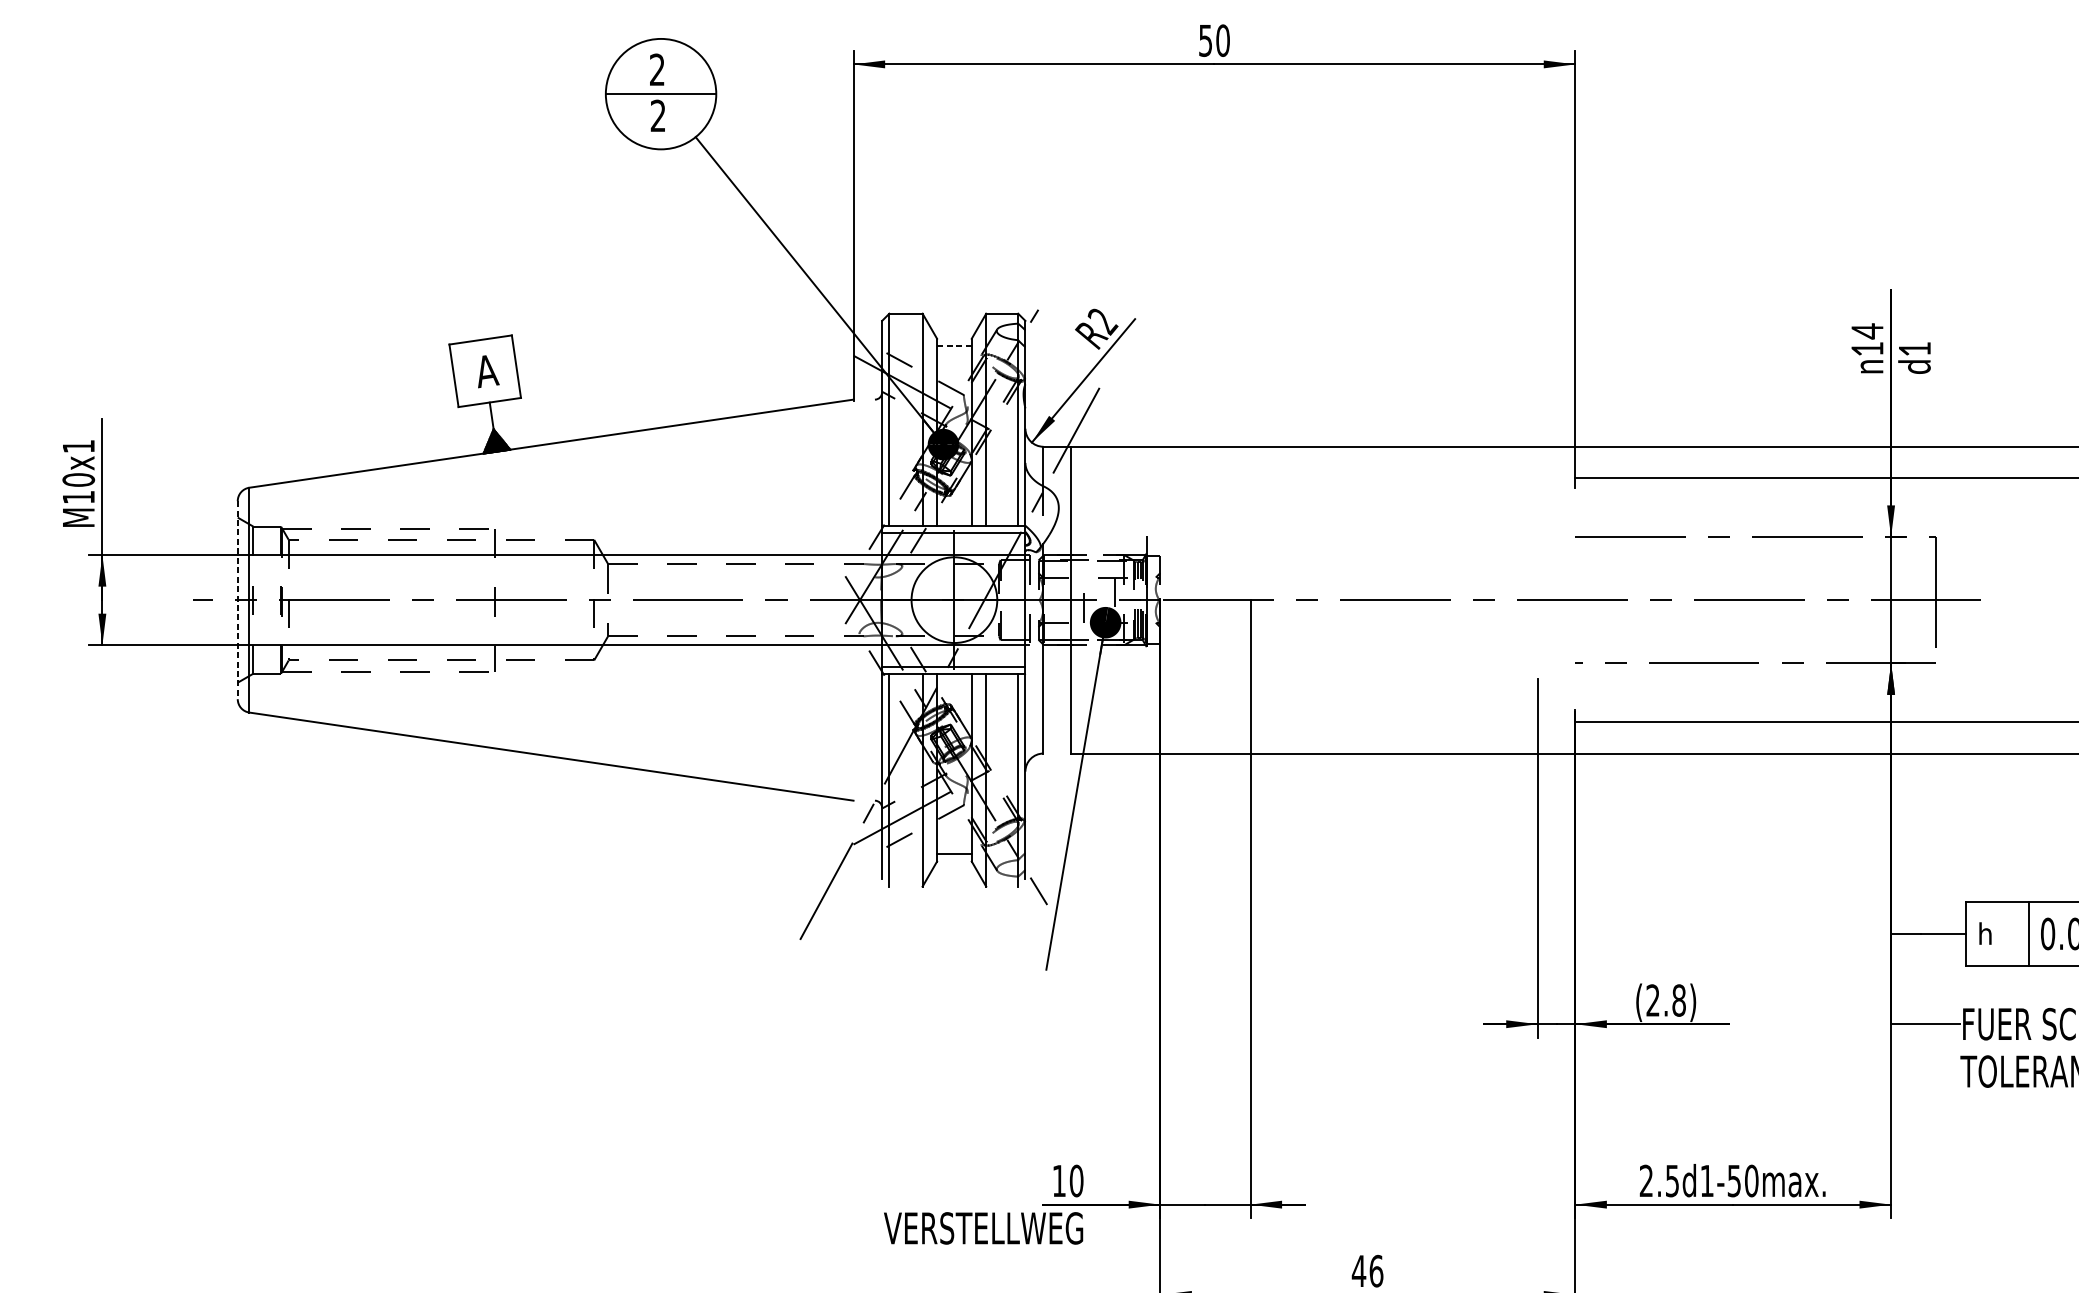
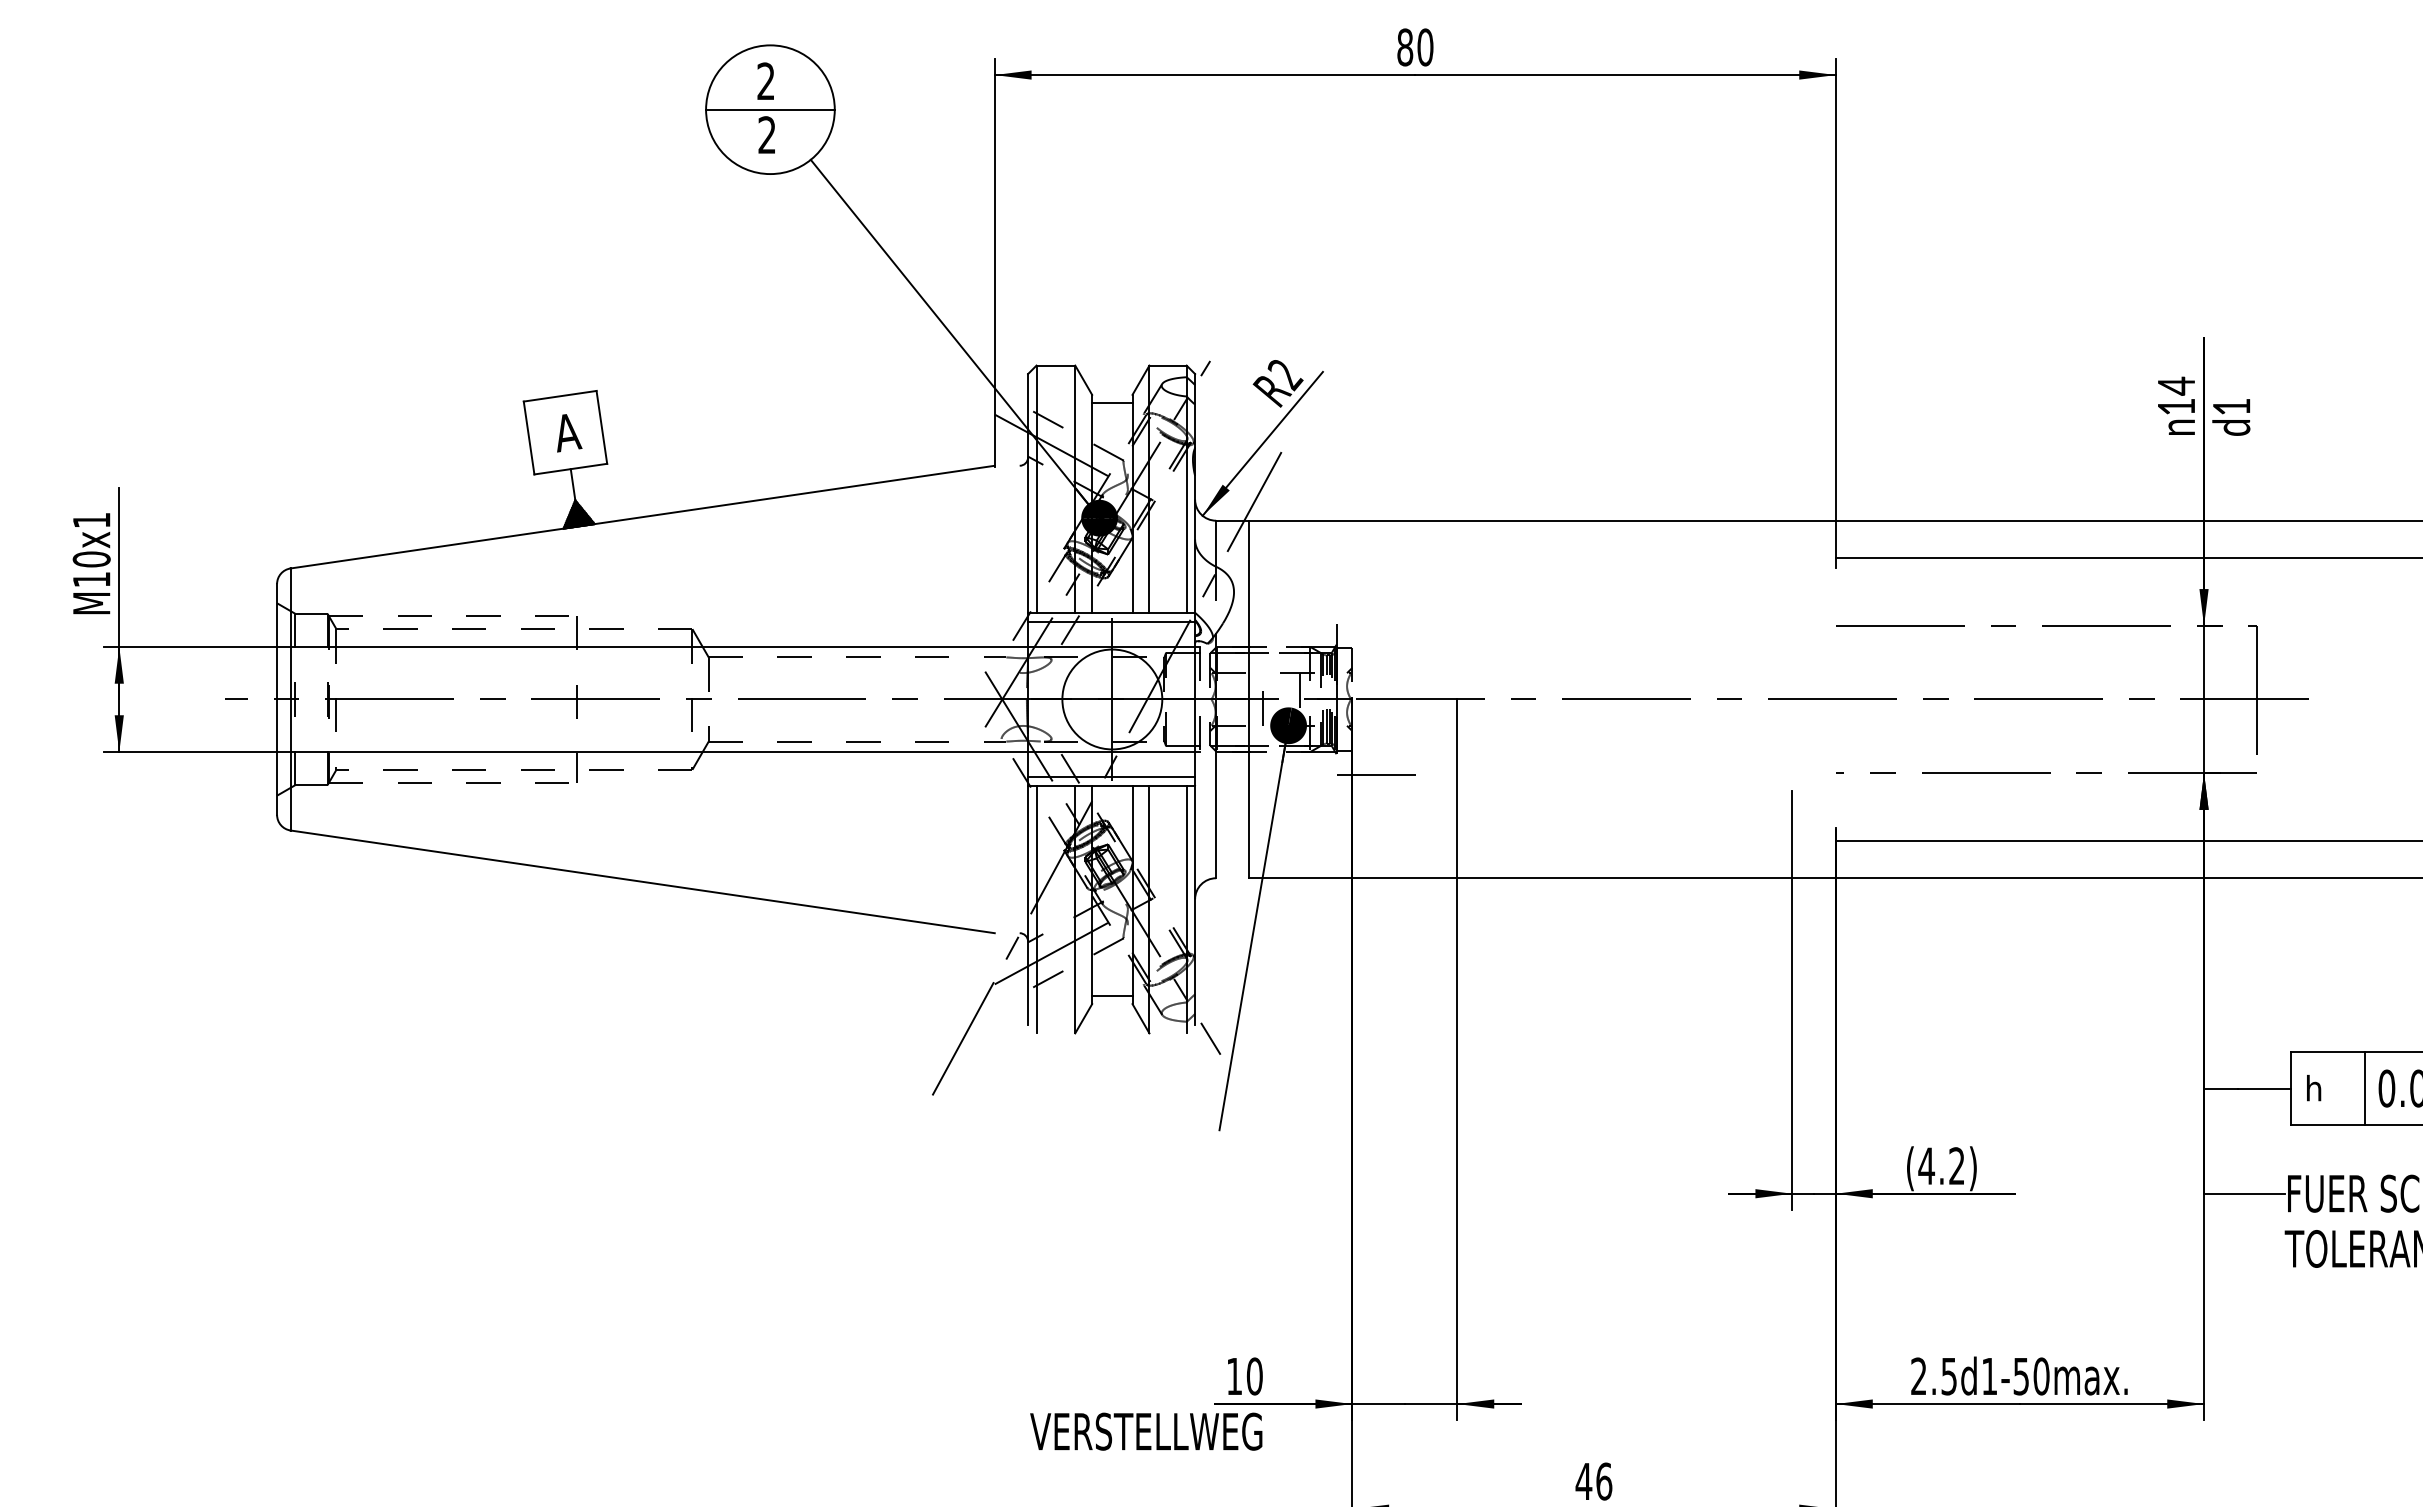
text: (1205, 40) -> (1405, 47), 50 -> 80
line: (953, 346) -> (1111, 403), dashed -> solid
line: (238, 600) -> (277, 699), dashed -> solid
line: (1180, 664) -> (1375, 774), added
text: (1665, 1000) -> (1941, 1166), (2.8) -> (4.2)

